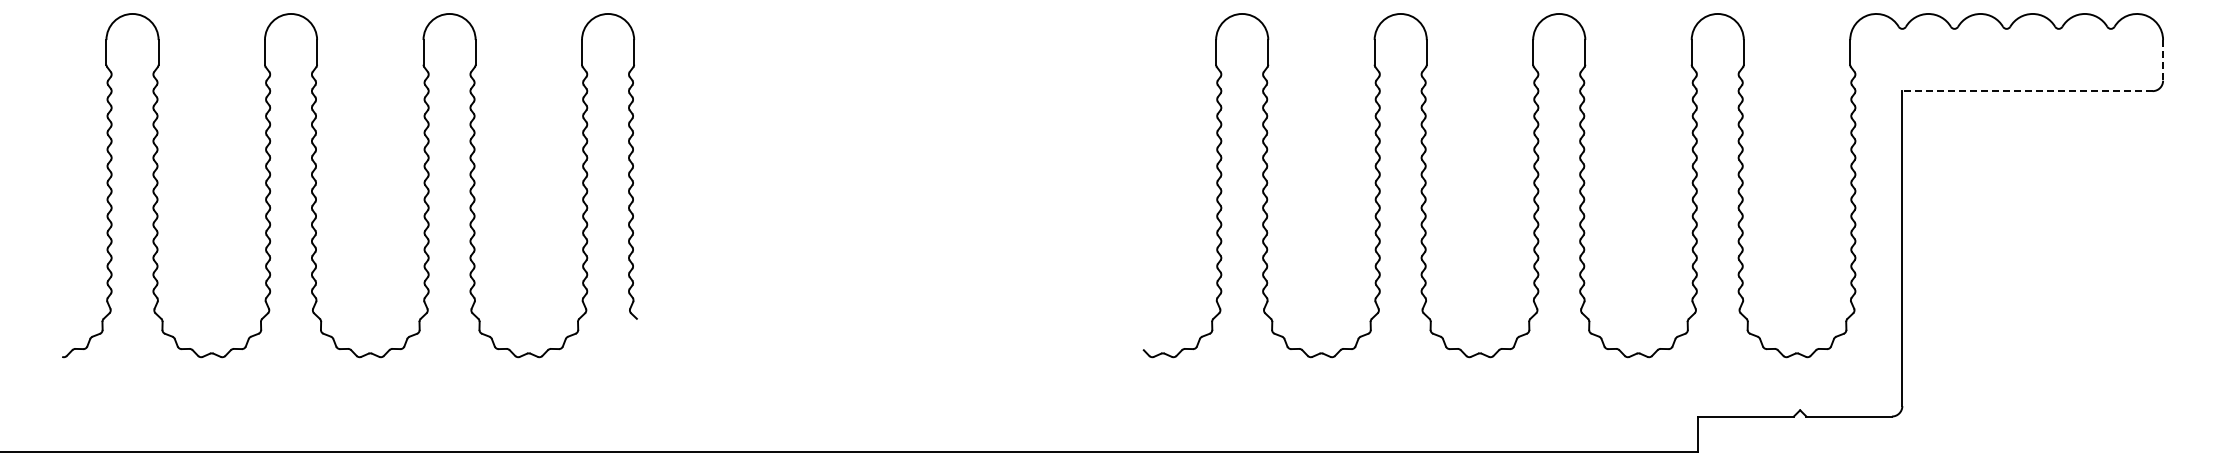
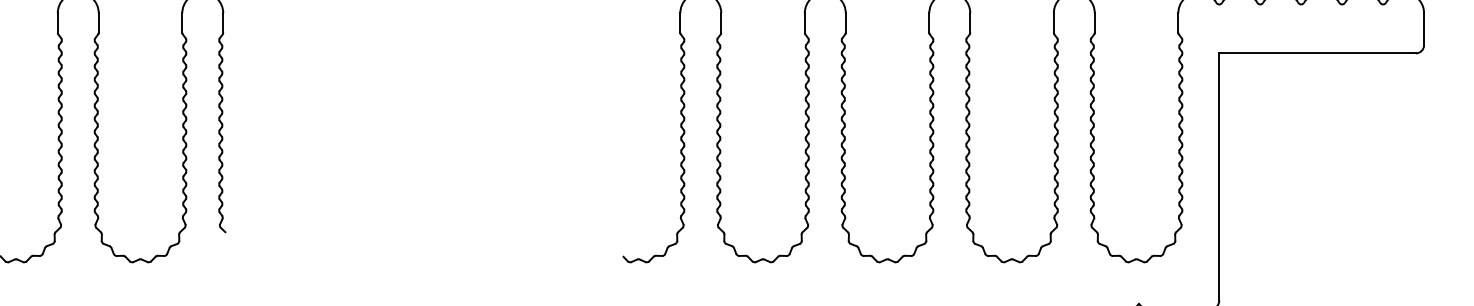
line: (2163, 60) -> (1424, 29), dashed -> solid
line: (2027, 91) -> (1317, 53), dashed -> solid

